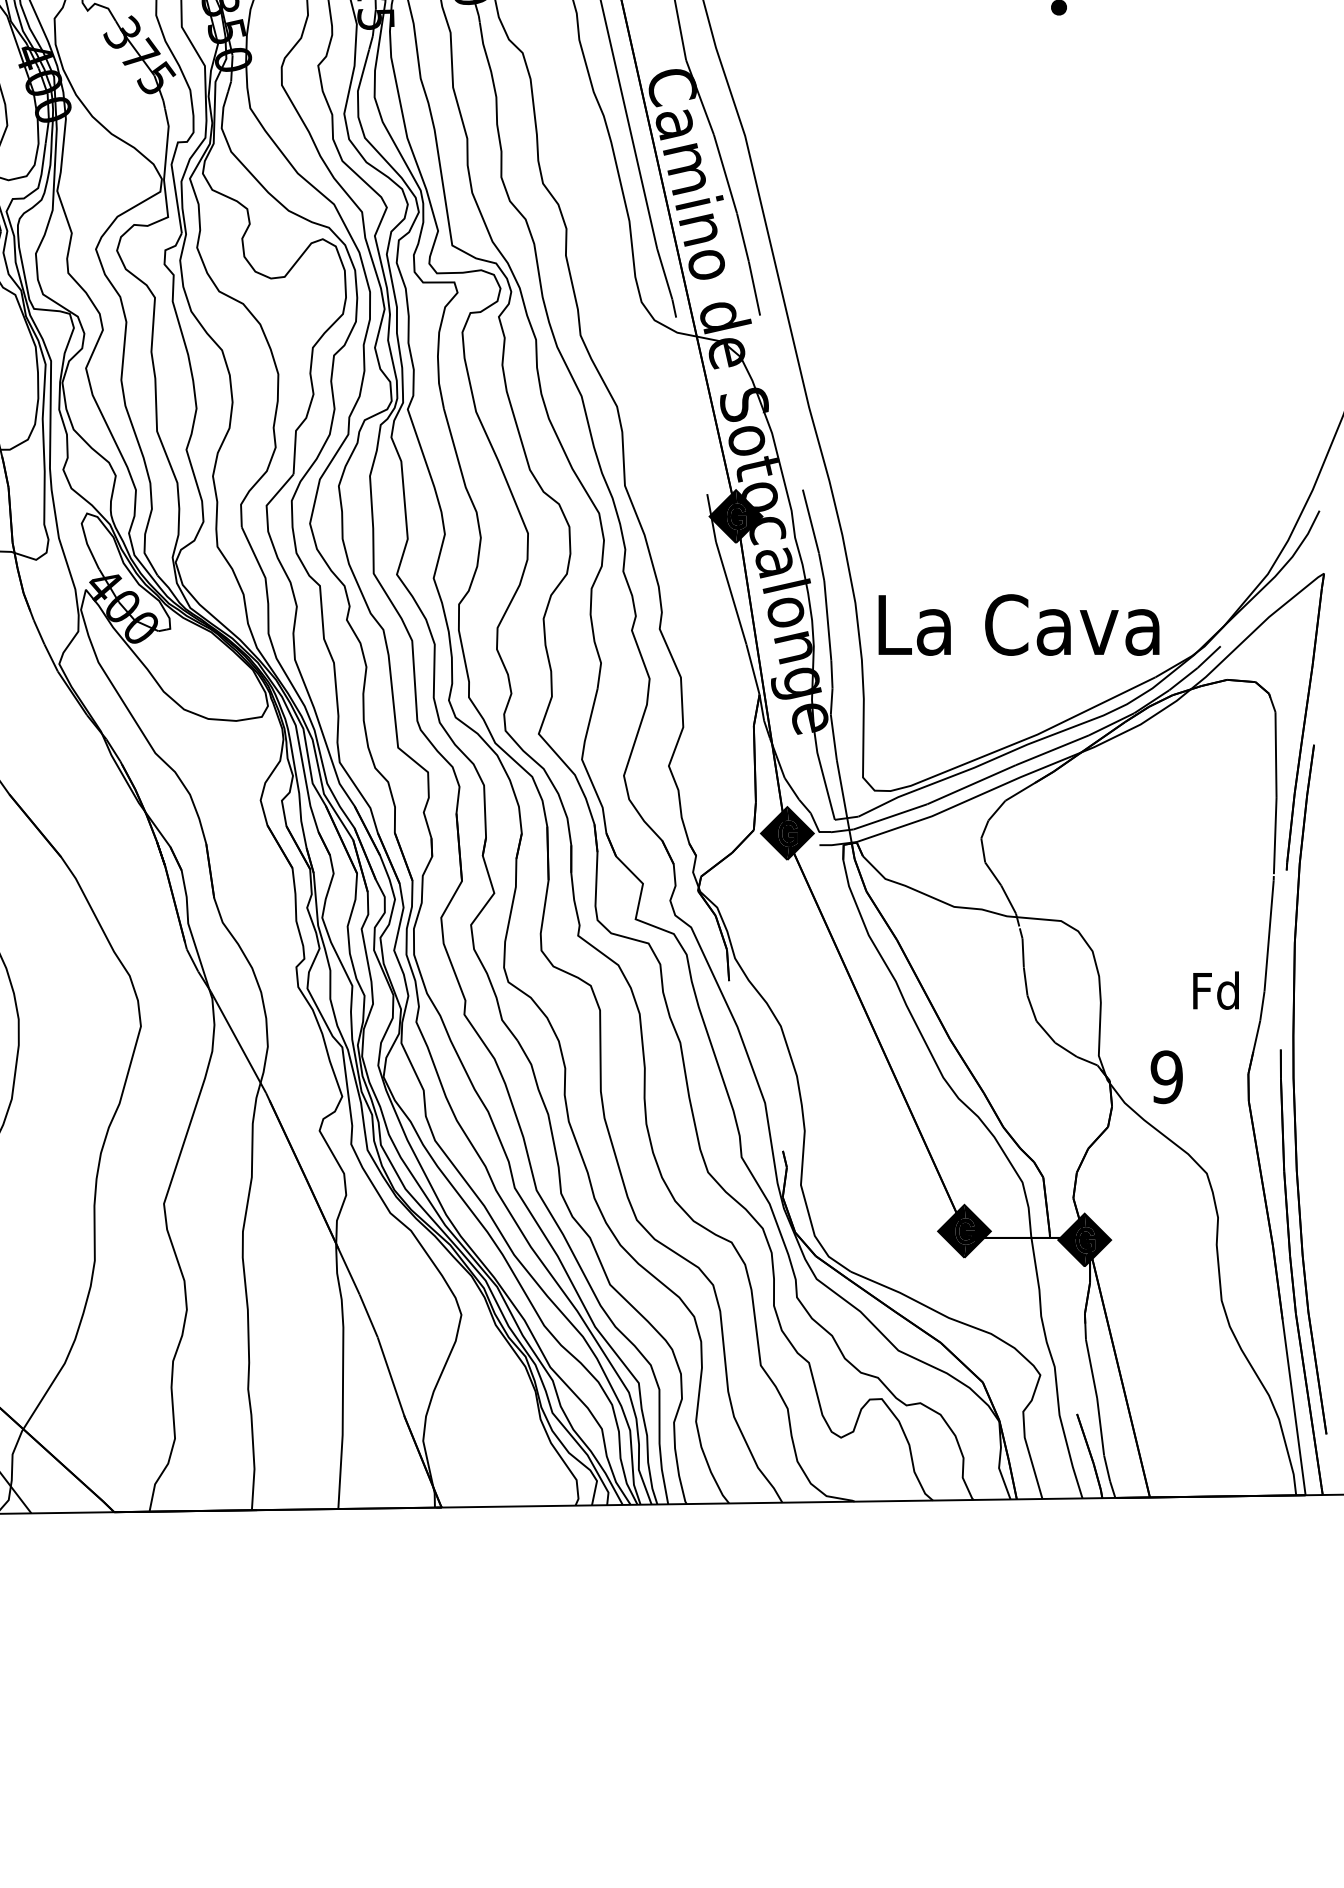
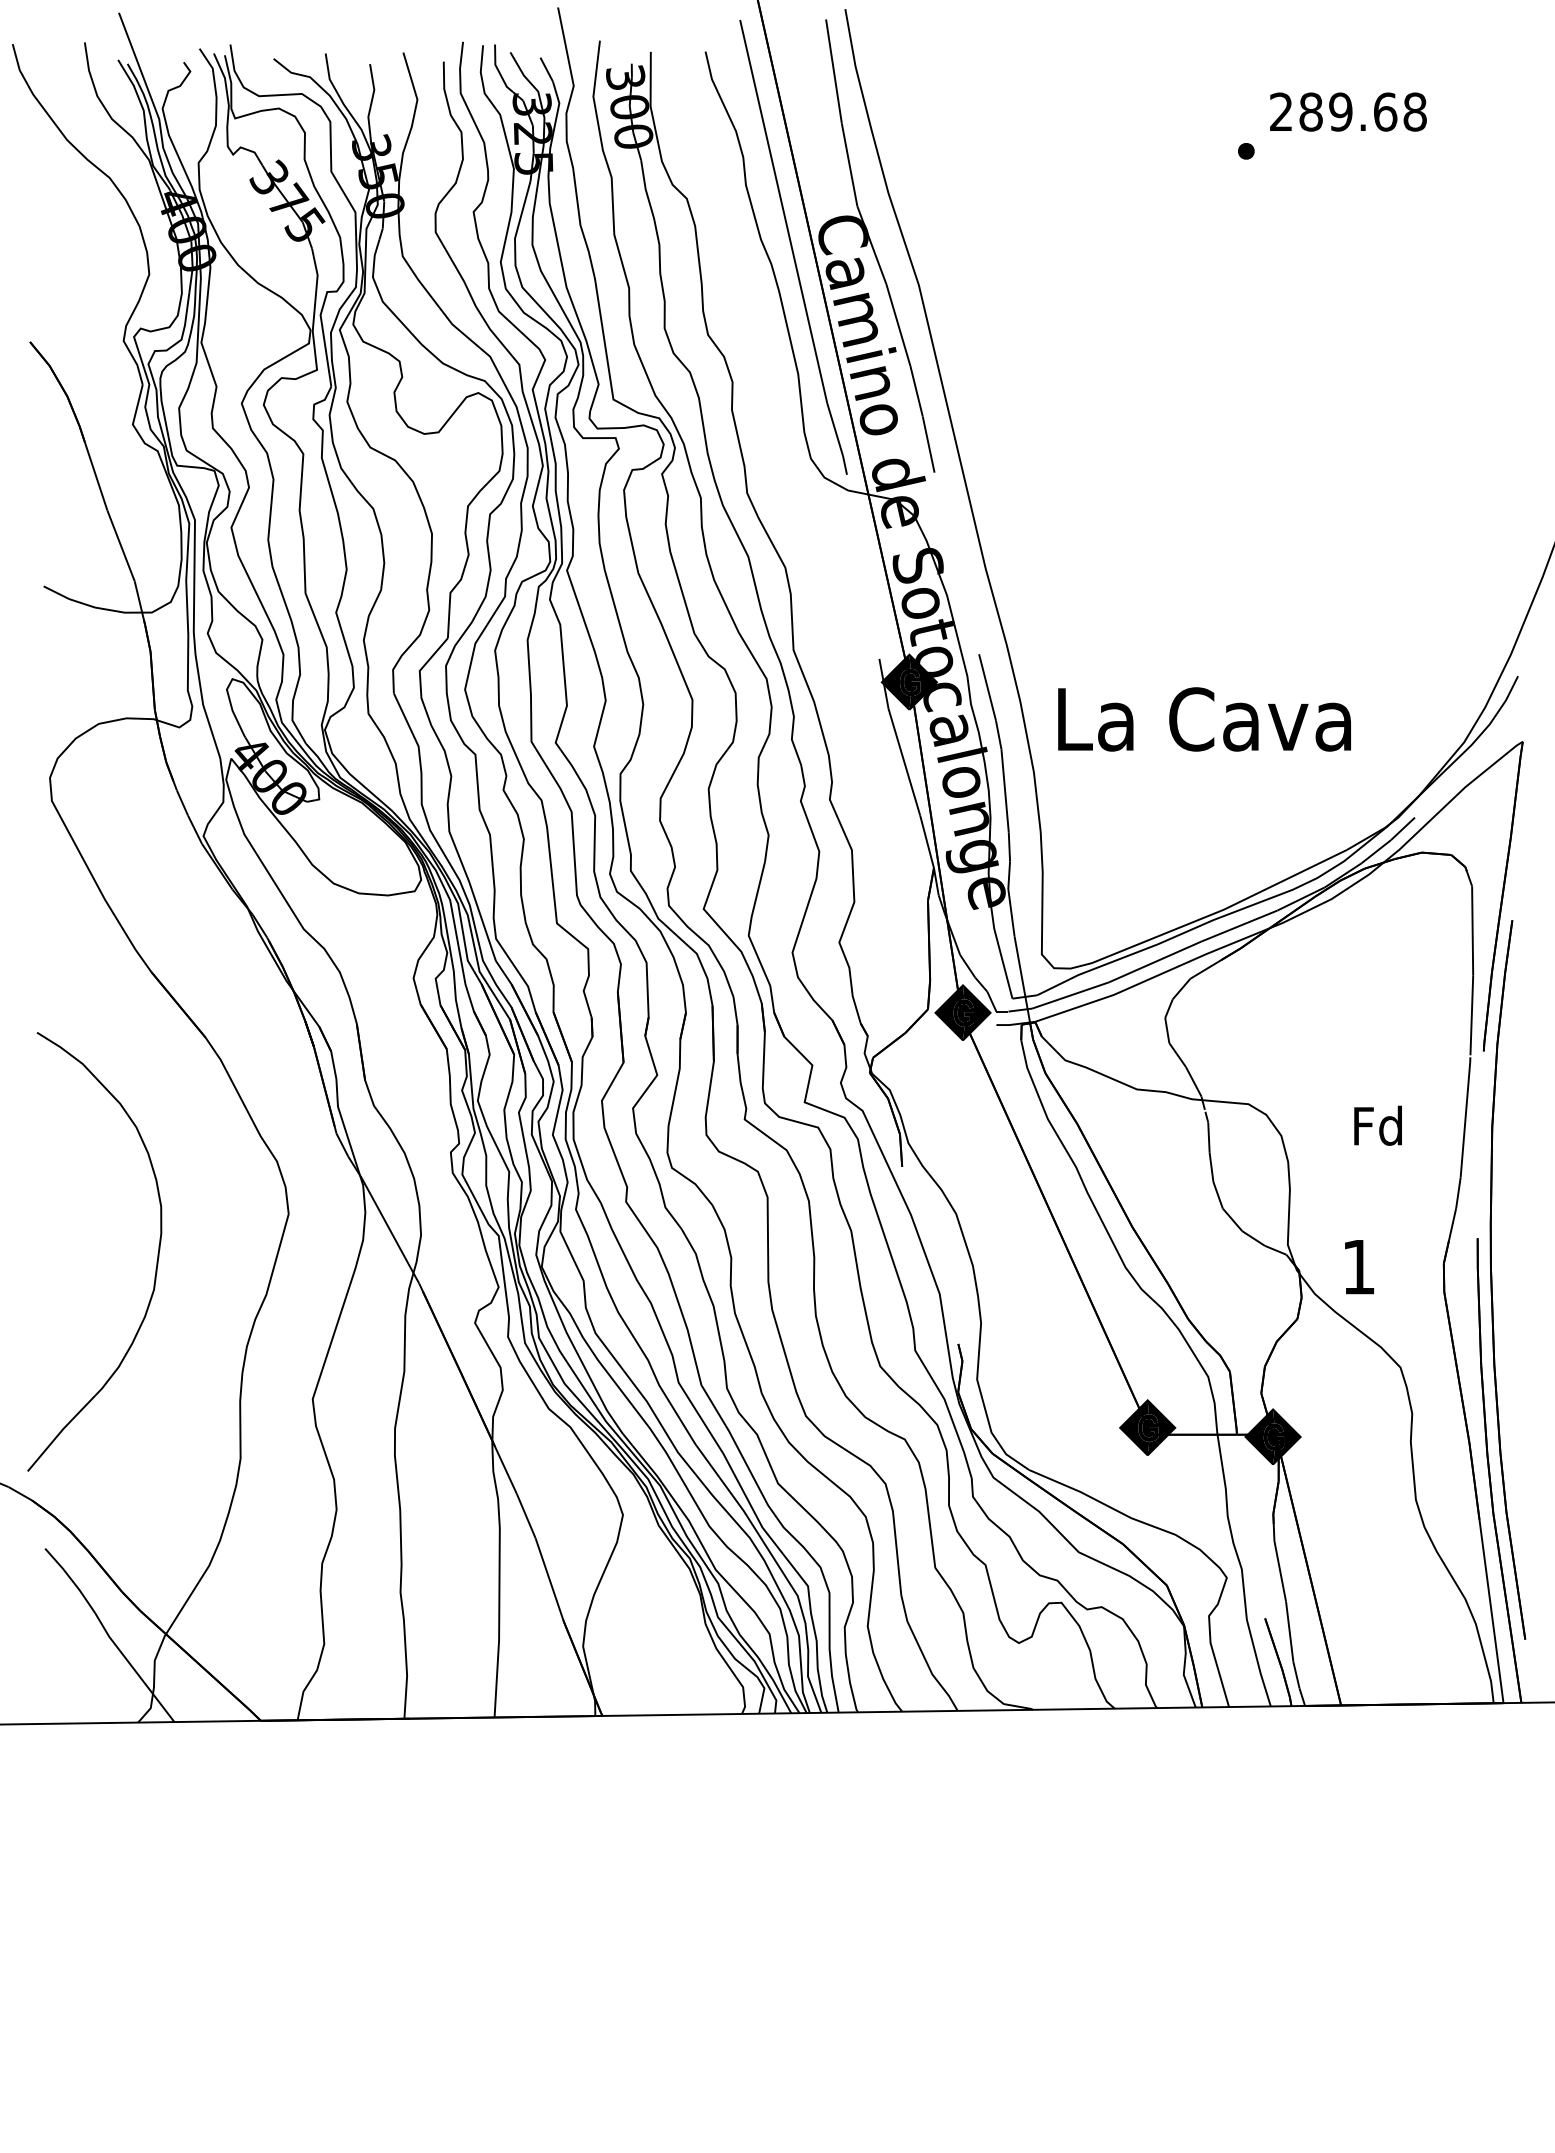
text: (1018, 625) -> (1204, 719), moved
text: (1215, 990) -> (1377, 1125), moved
text: (1166, 1077) -> (1358, 1267), 9 -> 1

